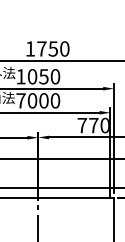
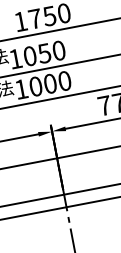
text: (20, 100) -> (20, 89), 7000 -> 1000

